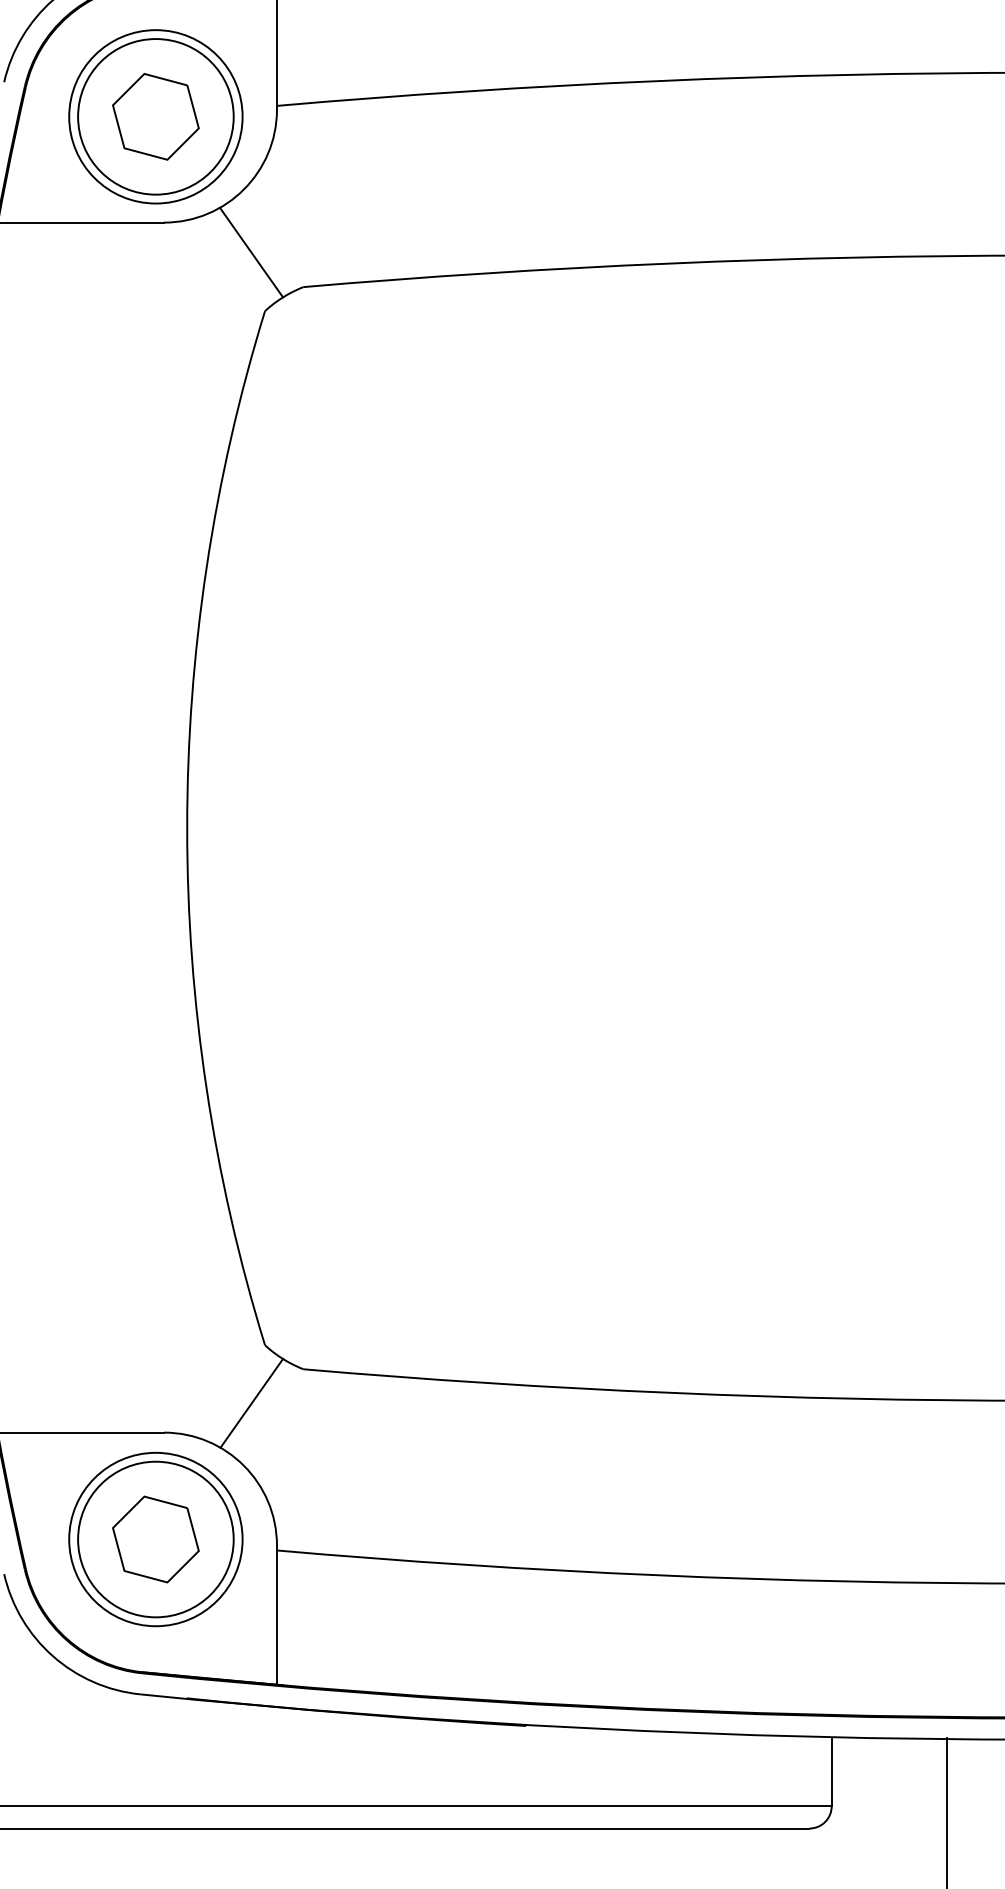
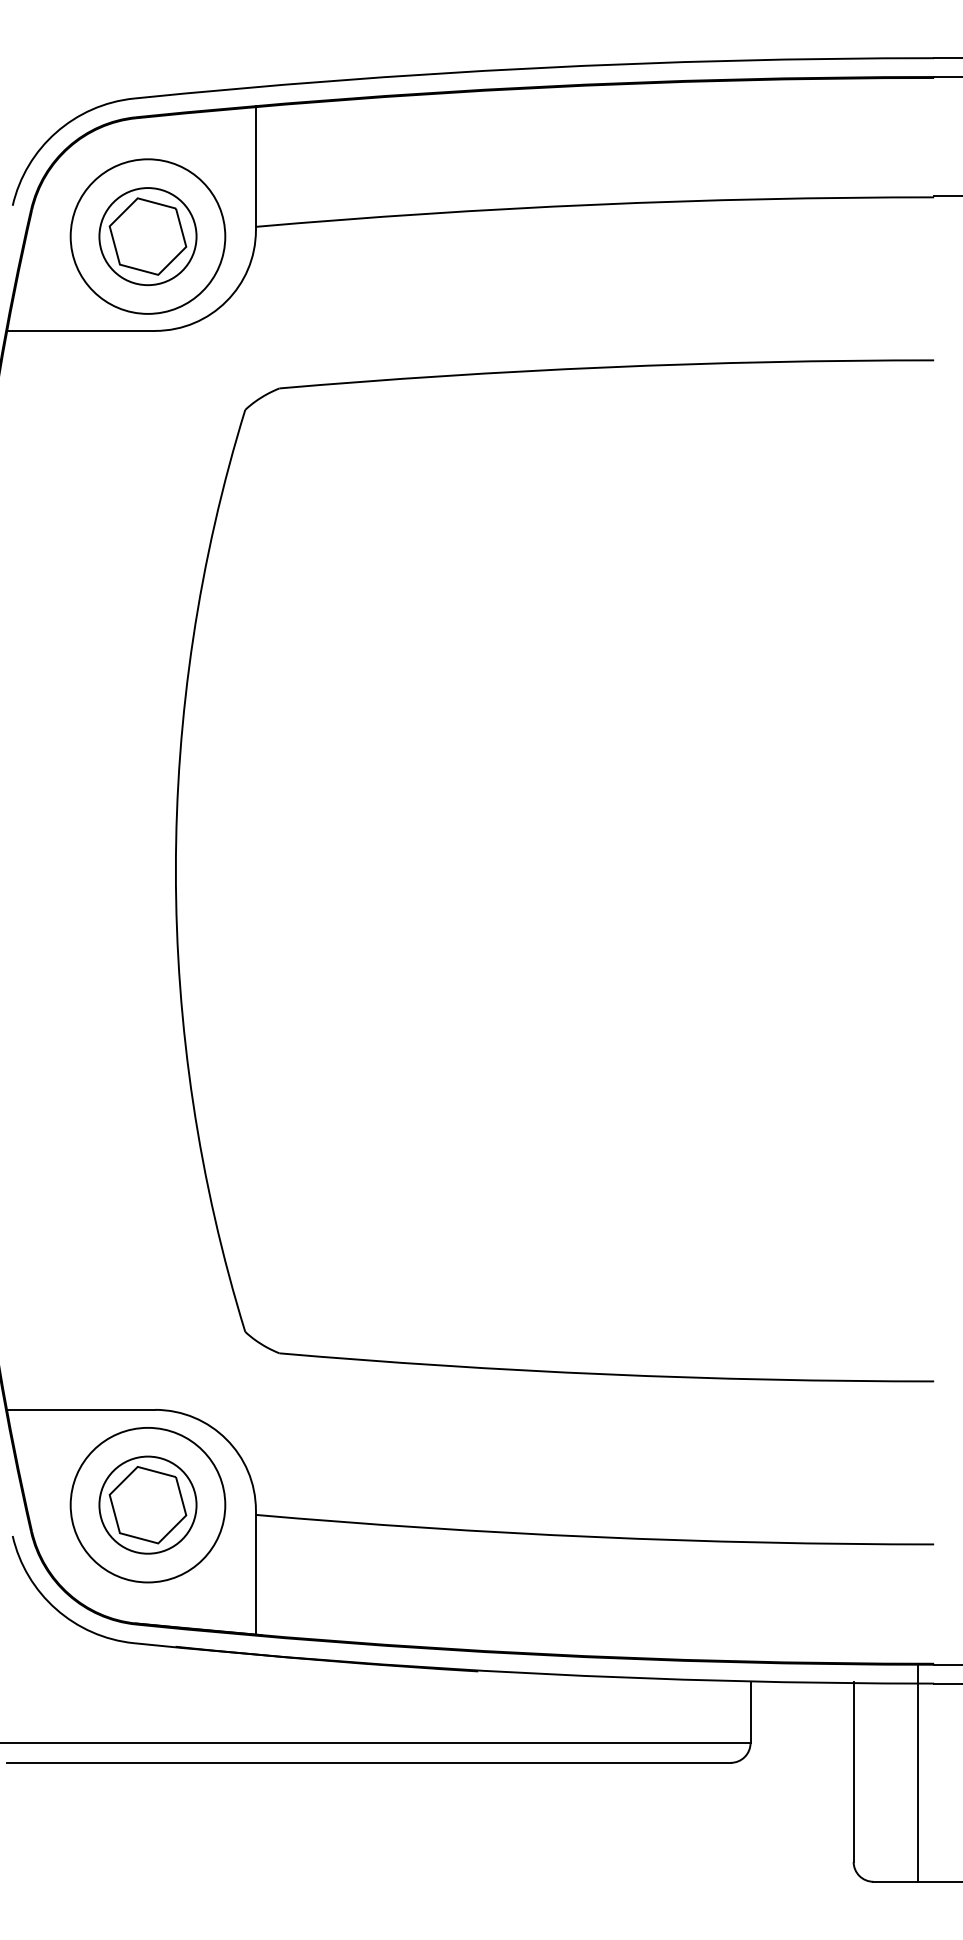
circle: (155, 116) -> (147, 236), size x0.7
line: (251, 252) -> (233, 357), removed
line: (251, 1403) -> (233, 1383), removed
circle: (155, 1538) -> (147, 1504), size x0.7

